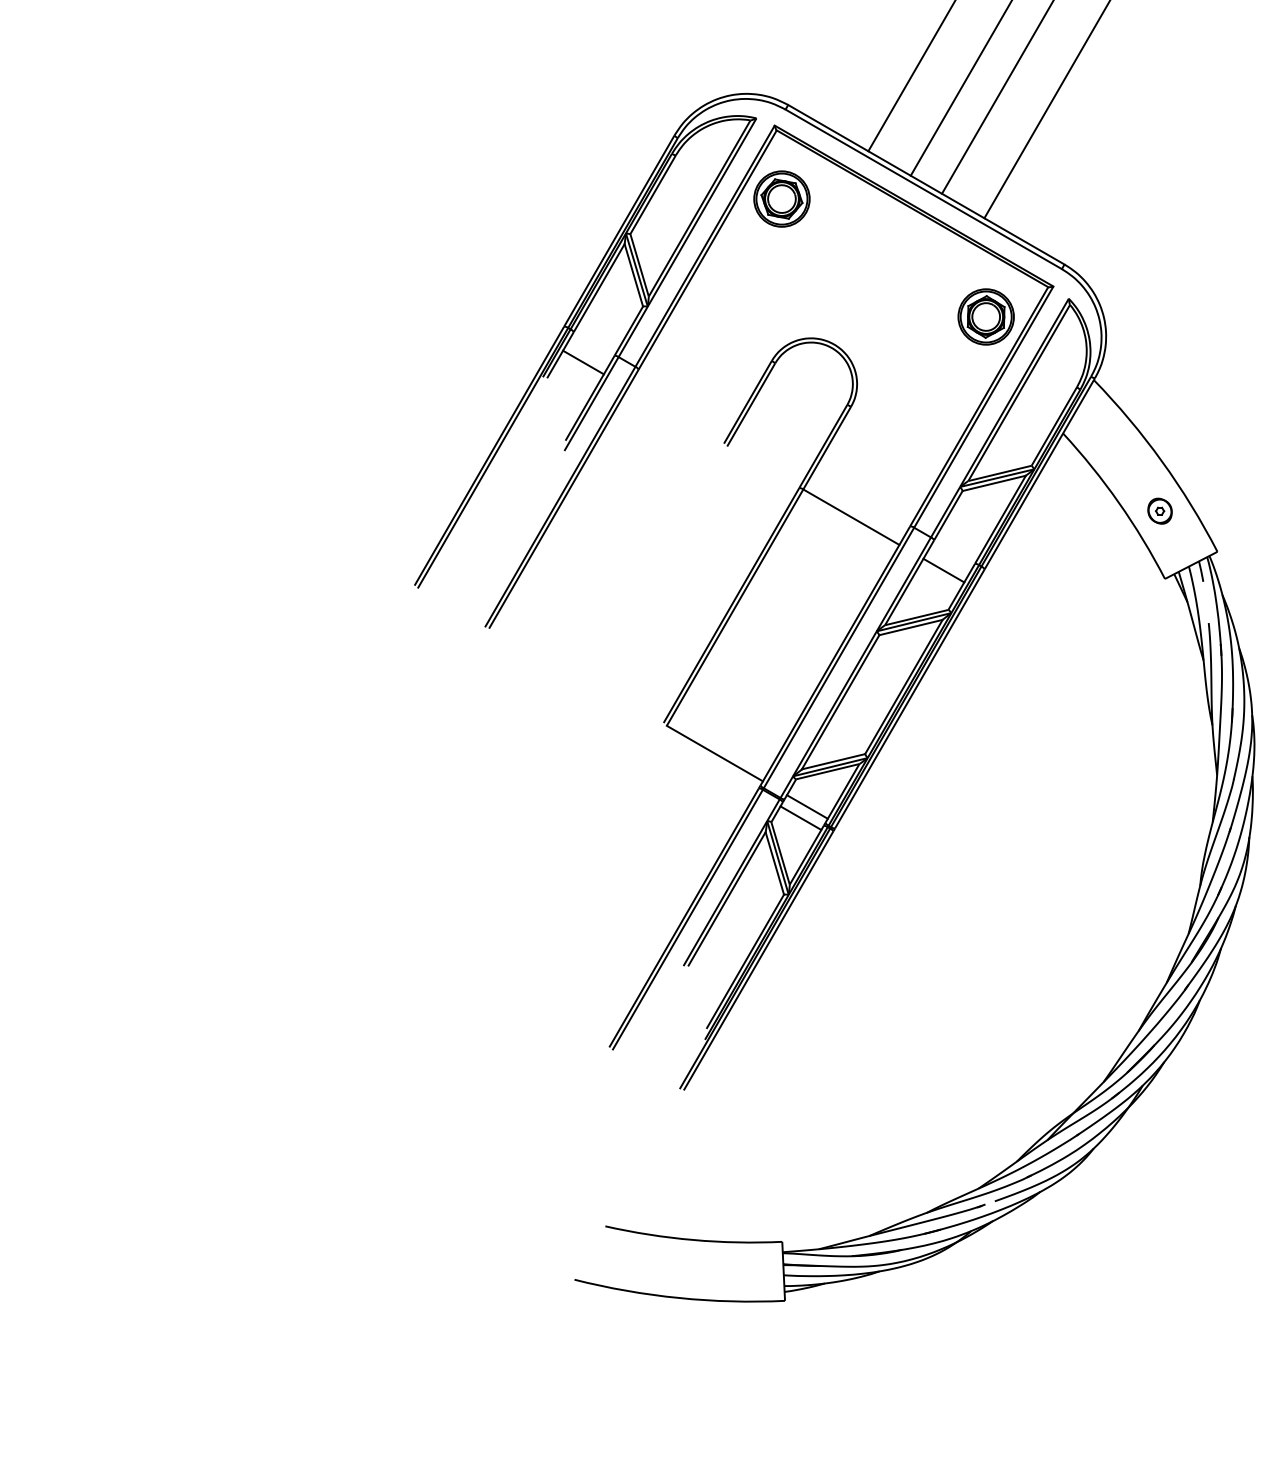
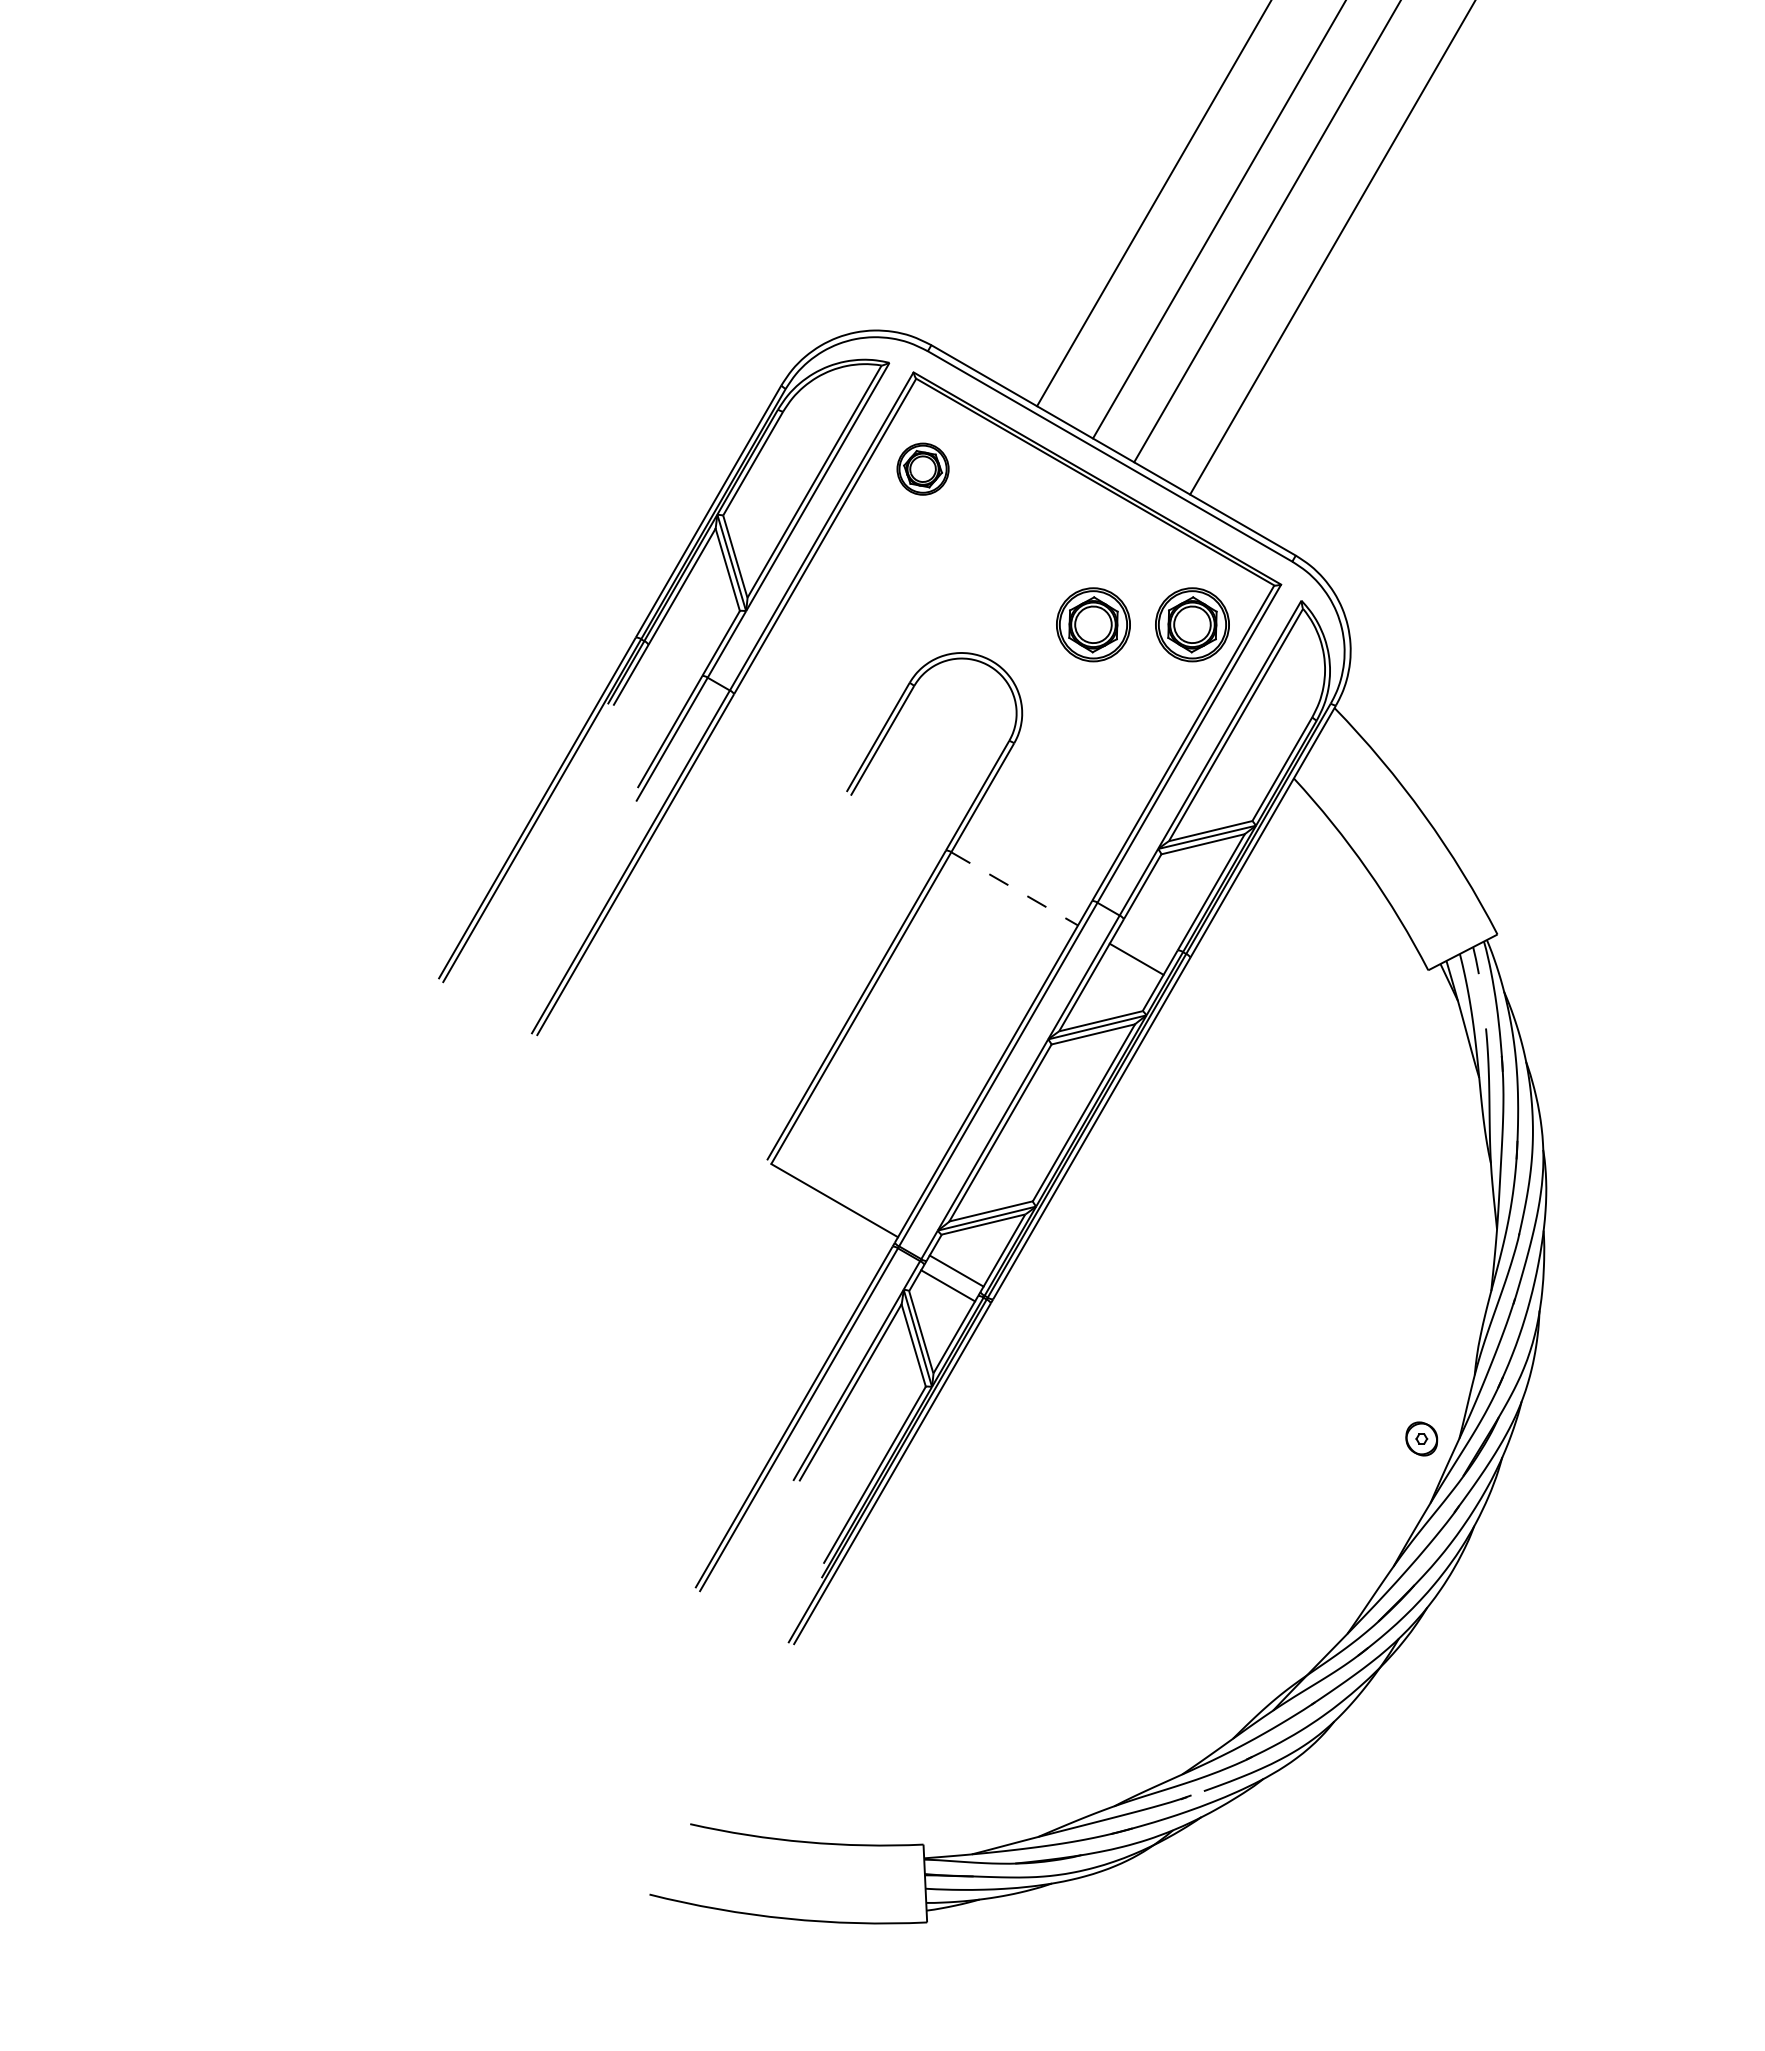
part: (781, 198) -> (922, 468), size x0.7
part: (911, 316) -> (1093, 624), added
line: (583, 362) -> (661, 684), removed
part: (1159, 510) -> (1421, 1438), moved
line: (852, 517) -> (1015, 889), solid -> dashed

